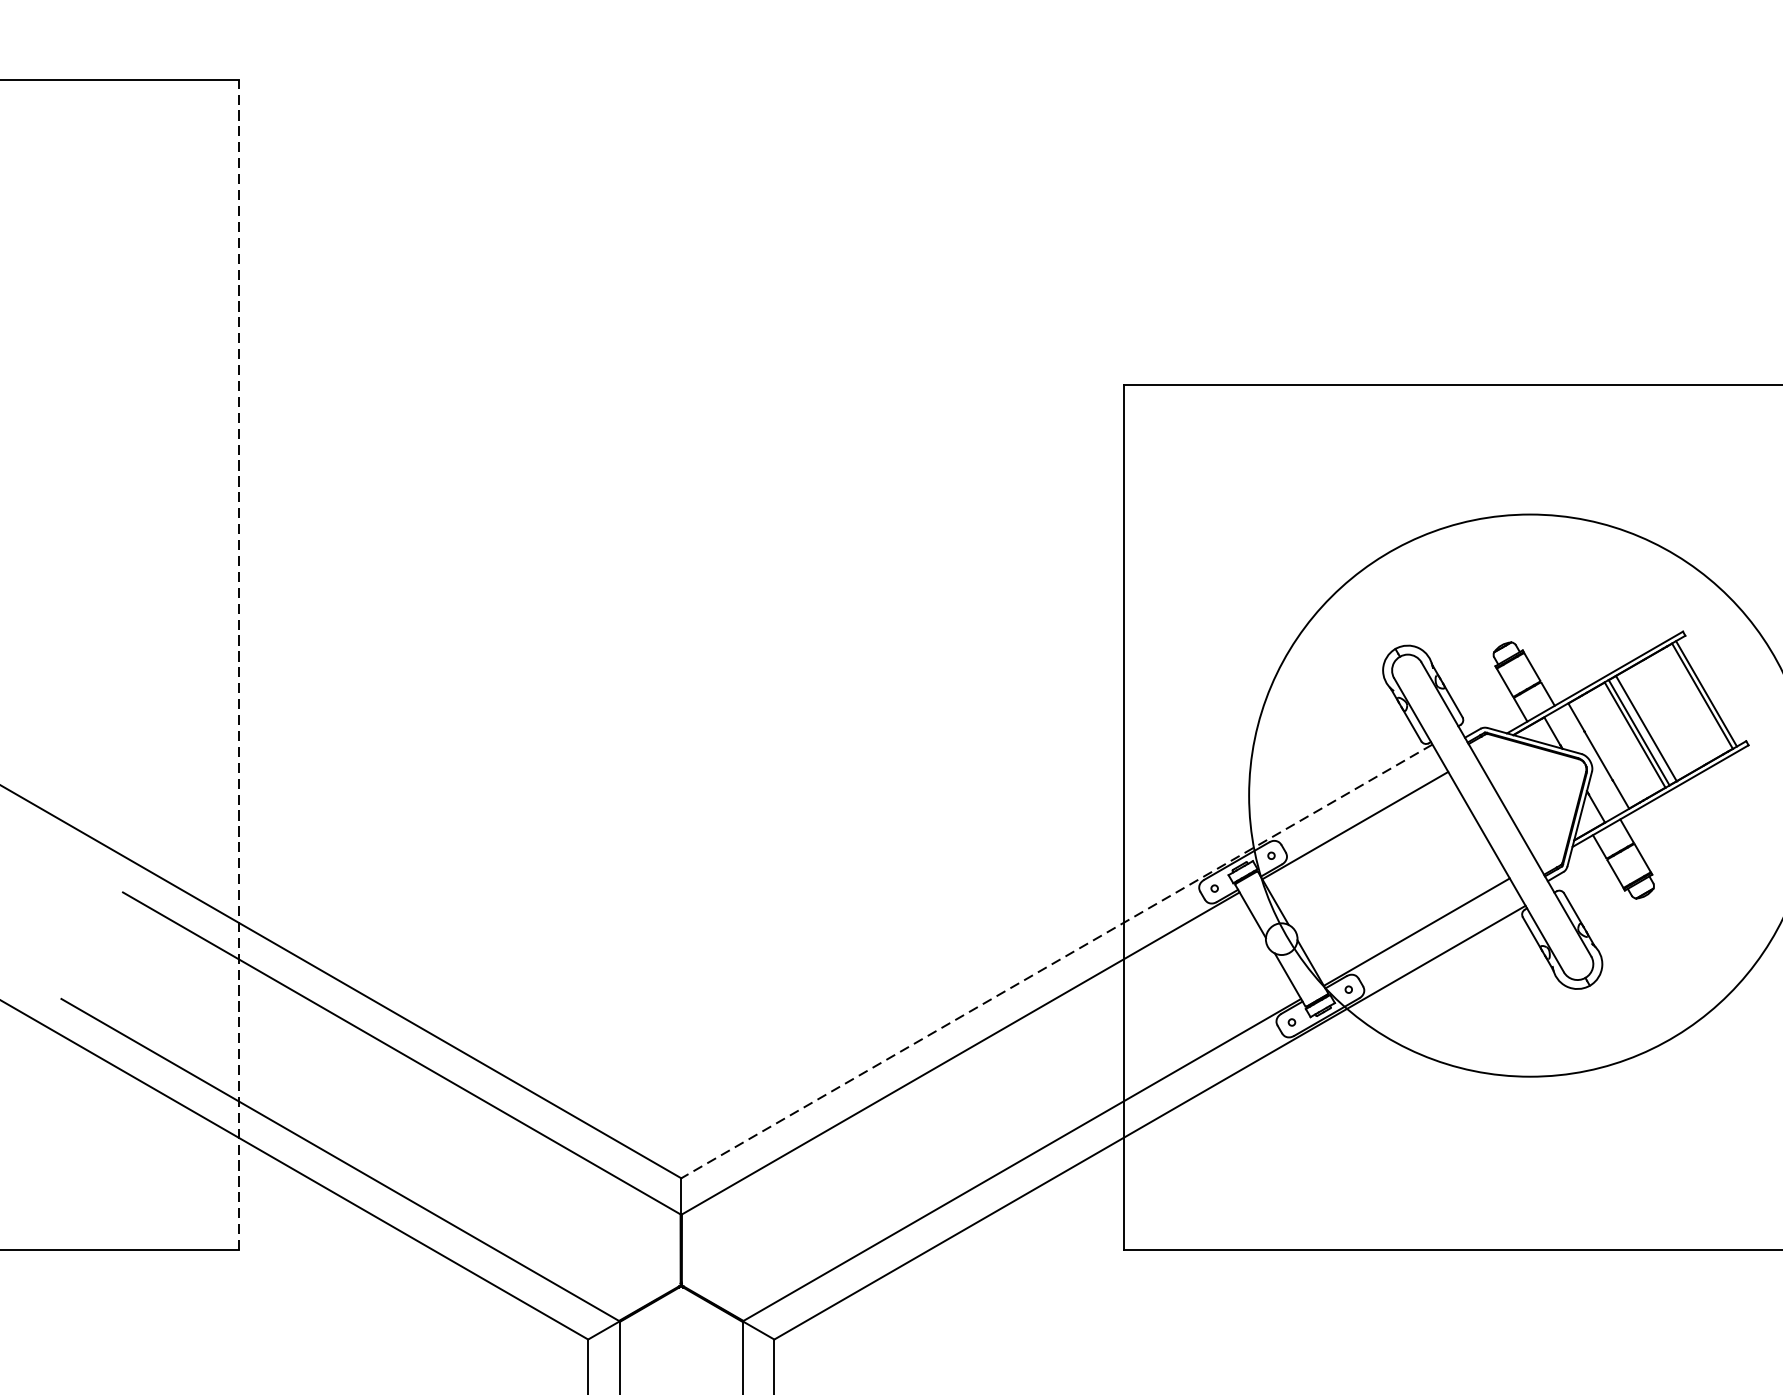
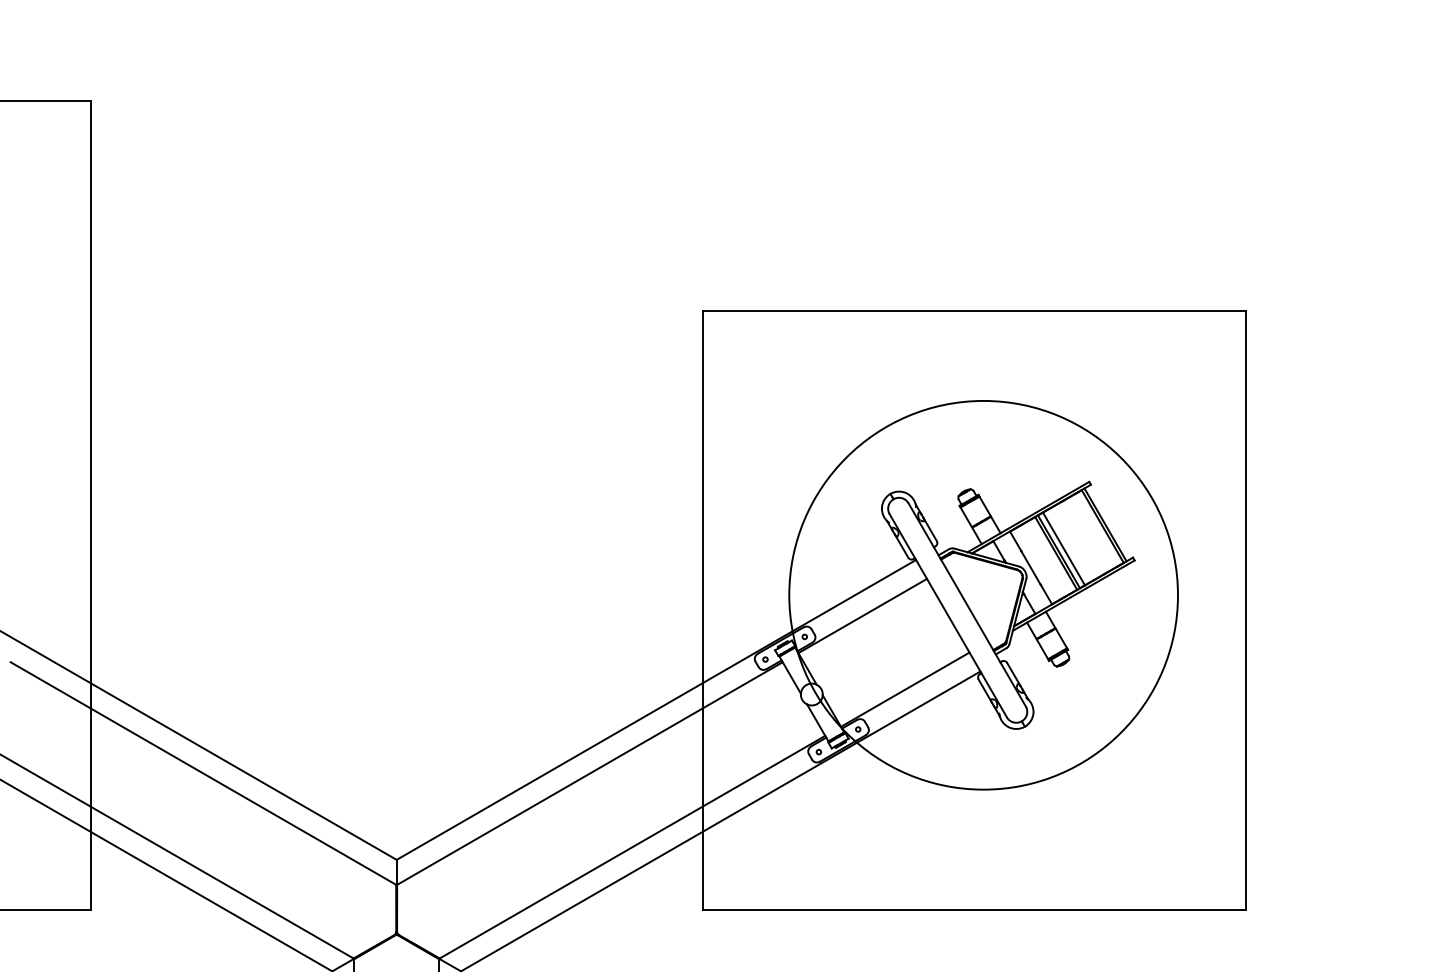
line: (238, 664) -> (90, 504), dashed -> solid
line: (1057, 960) -> (656, 709), dashed -> solid

